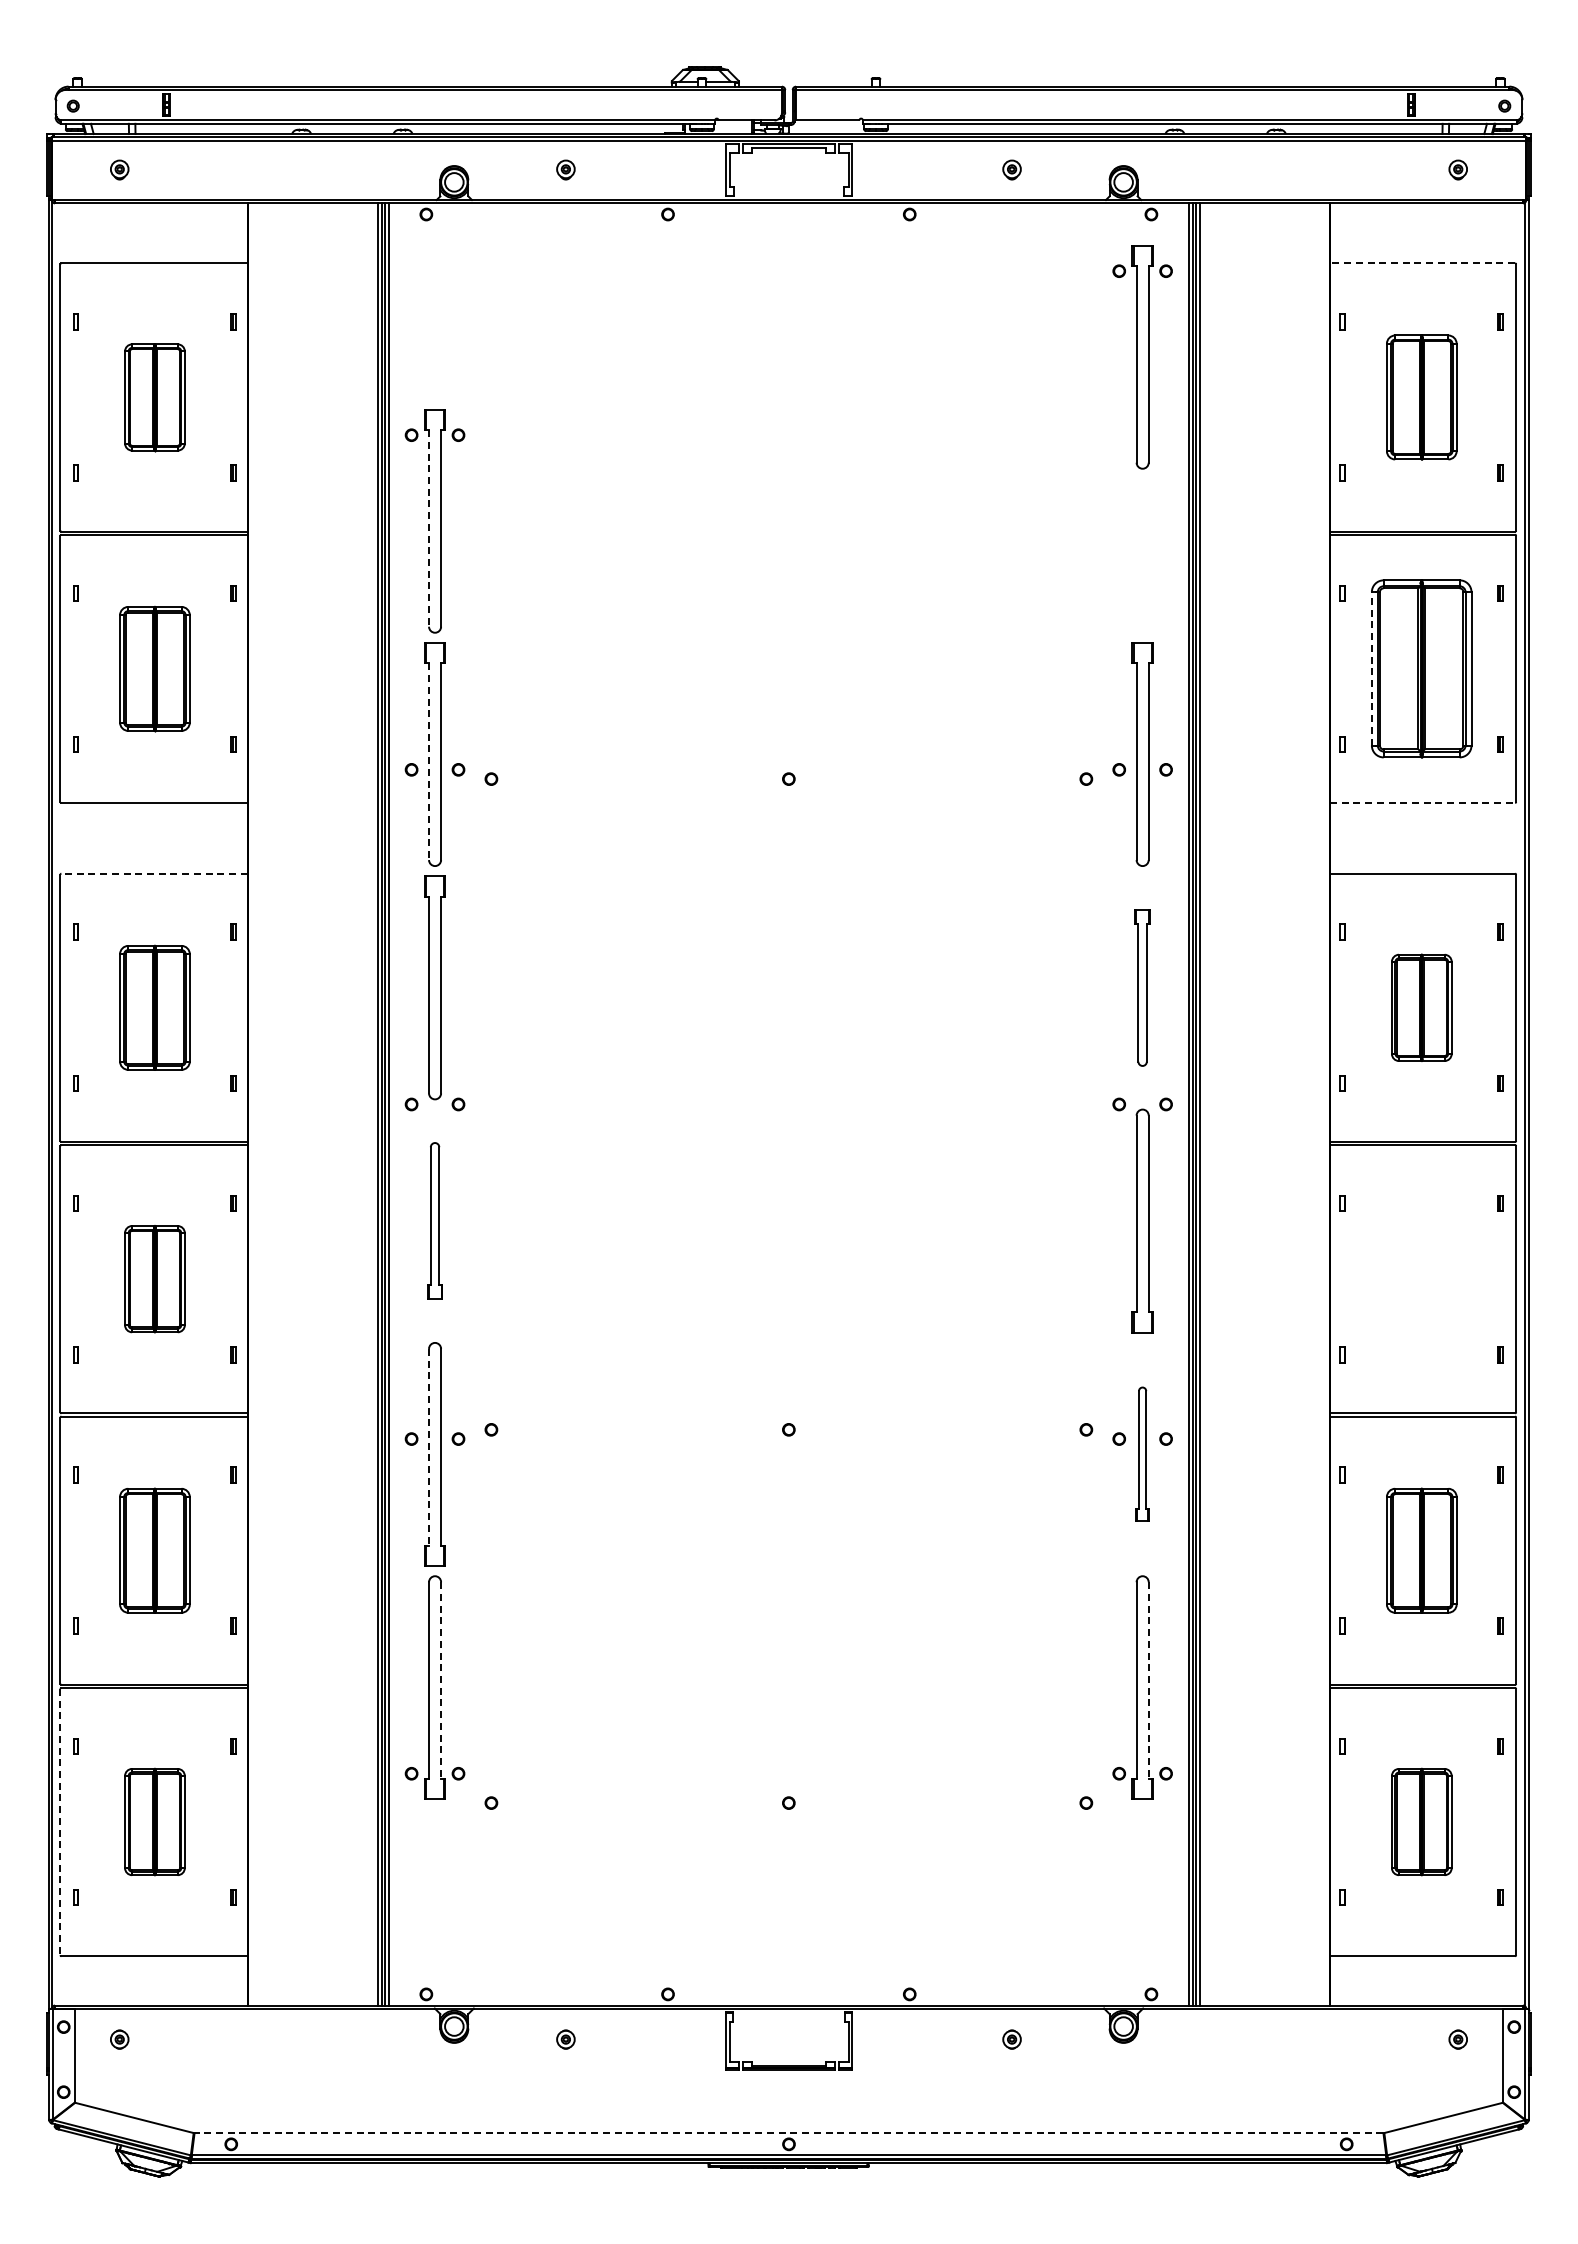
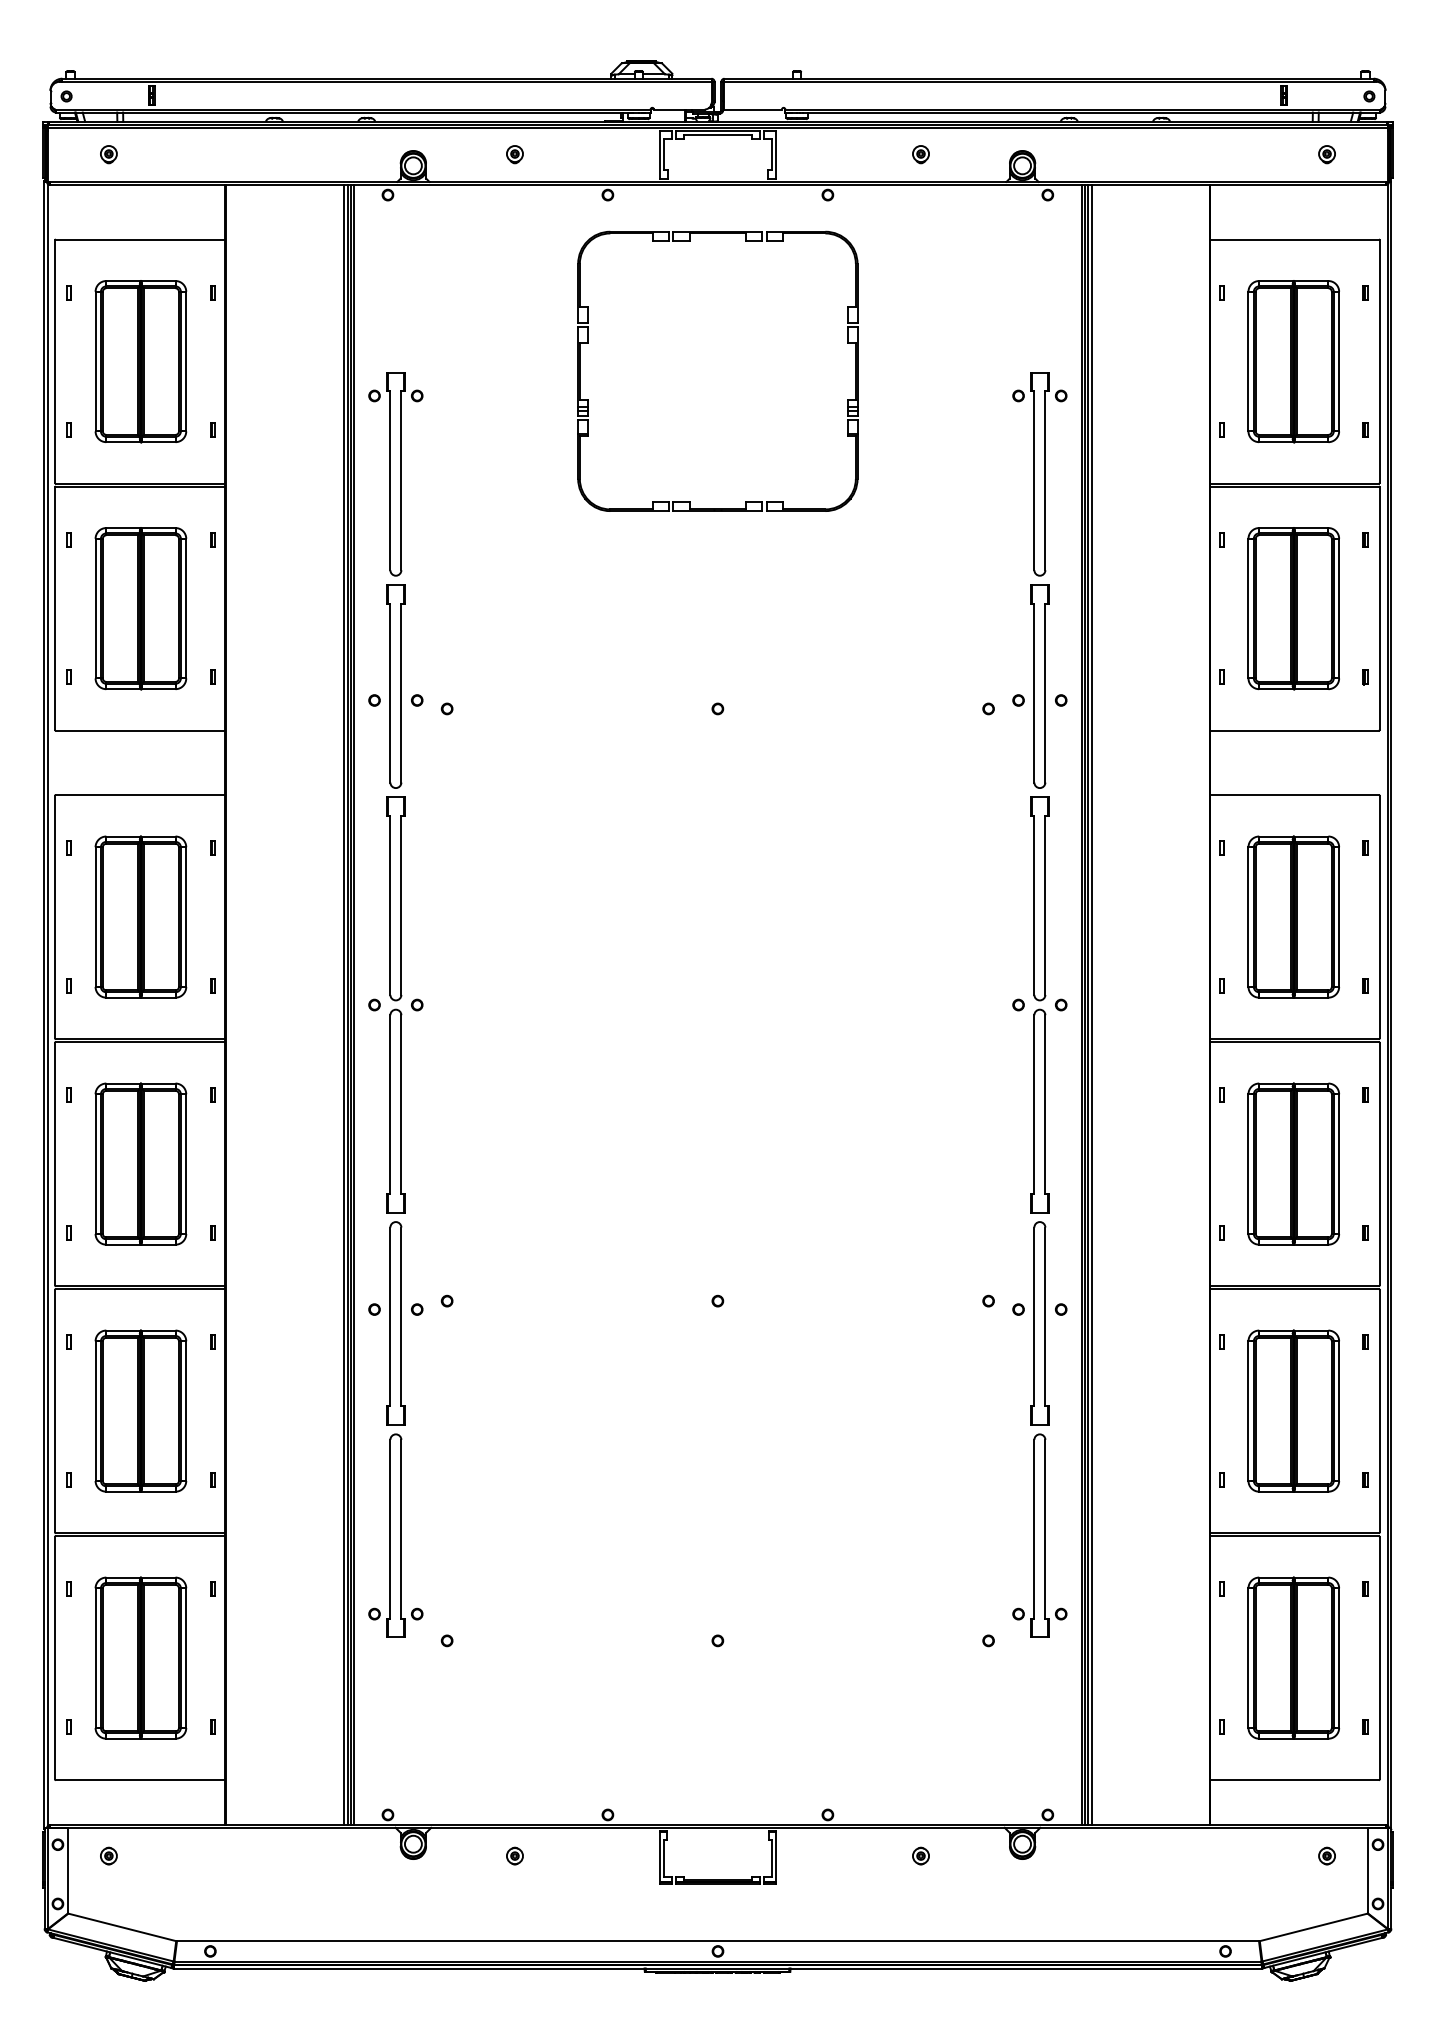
line: (1422, 263) -> (1294, 239), dashed -> solid
part: (758, 265) -> (690, 241), added
part: (1142, 357) -> (1039, 474), moved
part: (154, 397) -> (140, 361), size x1.67
part: (1421, 397) -> (1293, 361), size x1.43
line: (429, 528) -> (390, 480), dashed -> solid
part: (154, 668) -> (140, 608), size x1.43
line: (1371, 668) -> (1248, 608), dashed -> solid
line: (429, 762) -> (390, 693), dashed -> solid
line: (1422, 802) -> (1294, 730), dashed -> solid
line: (154, 873) -> (140, 794), dashed -> solid
part: (1142, 987) -> (1039, 898), size x1.43
part: (154, 1007) -> (140, 916), size x1.43
part: (1421, 1007) -> (1293, 916), size x1.67
part: (434, 1220) -> (395, 1110), size x1.43
part: (154, 1278) -> (140, 1163), size x1.67
part: (1421, 1278) -> (1293, 1163), added
line: (429, 1447) -> (390, 1317), dashed -> solid
part: (1142, 1454) -> (1039, 1323), size x1.67
part: (154, 1550) -> (140, 1410), size x1.43
part: (1421, 1550) -> (1293, 1410), size x1.43
line: (441, 1681) -> (401, 1530), dashed -> solid
line: (1148, 1681) -> (1045, 1530), dashed -> solid
part: (154, 1821) -> (140, 1657), size x1.67
part: (1421, 1821) -> (1293, 1657), size x1.67
line: (60, 1822) -> (54, 1658), dashed -> solid
line: (788, 2133) -> (717, 1941), dashed -> solid

